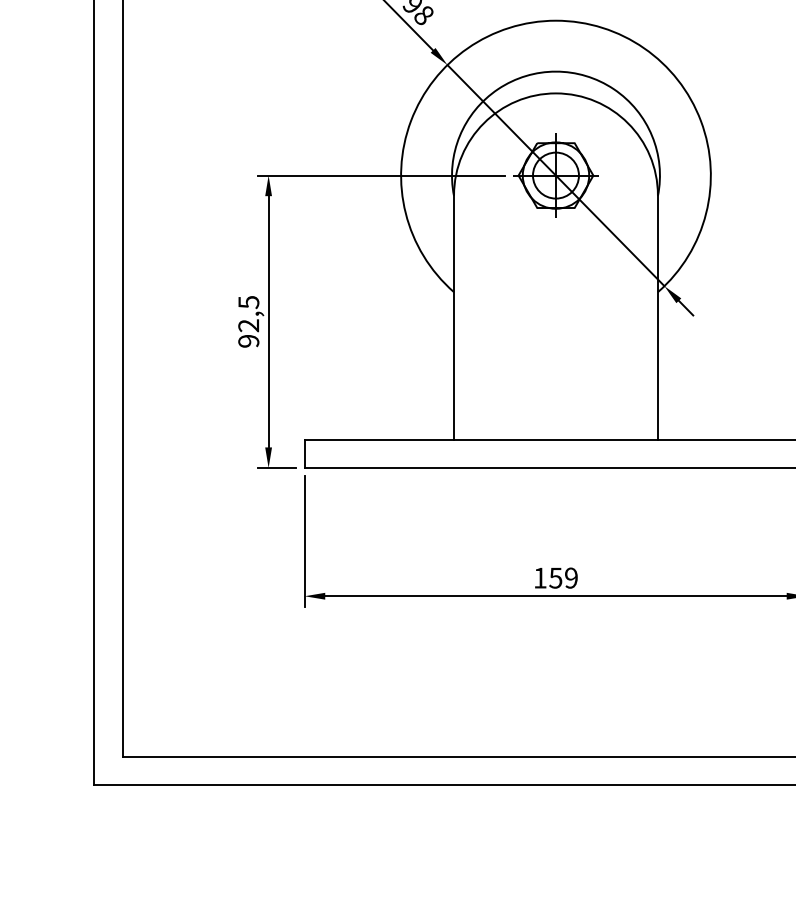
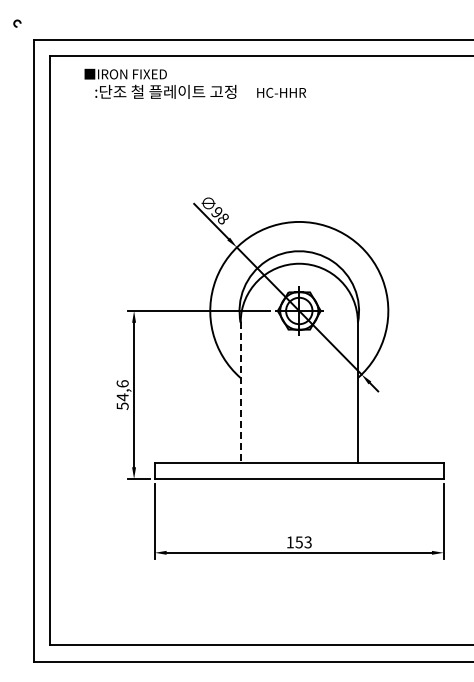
line: (453, 319) -> (240, 393), solid -> dashed
text: (248, 320) -> (122, 394), 92,5 -> 54,6
text: (570, 578) -> (307, 542), 159 -> 153

